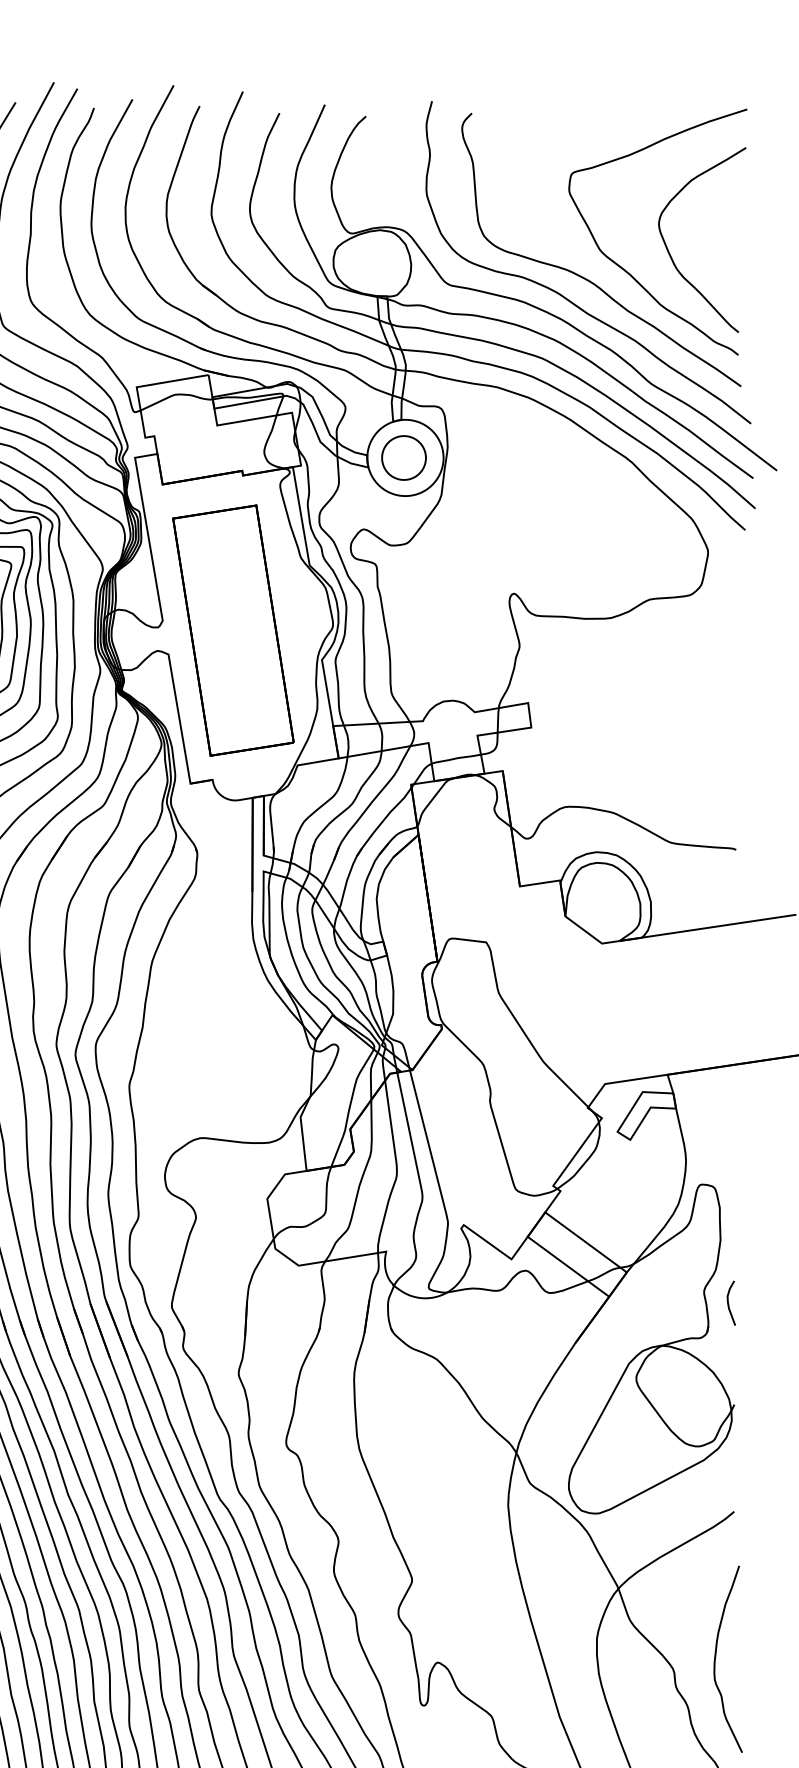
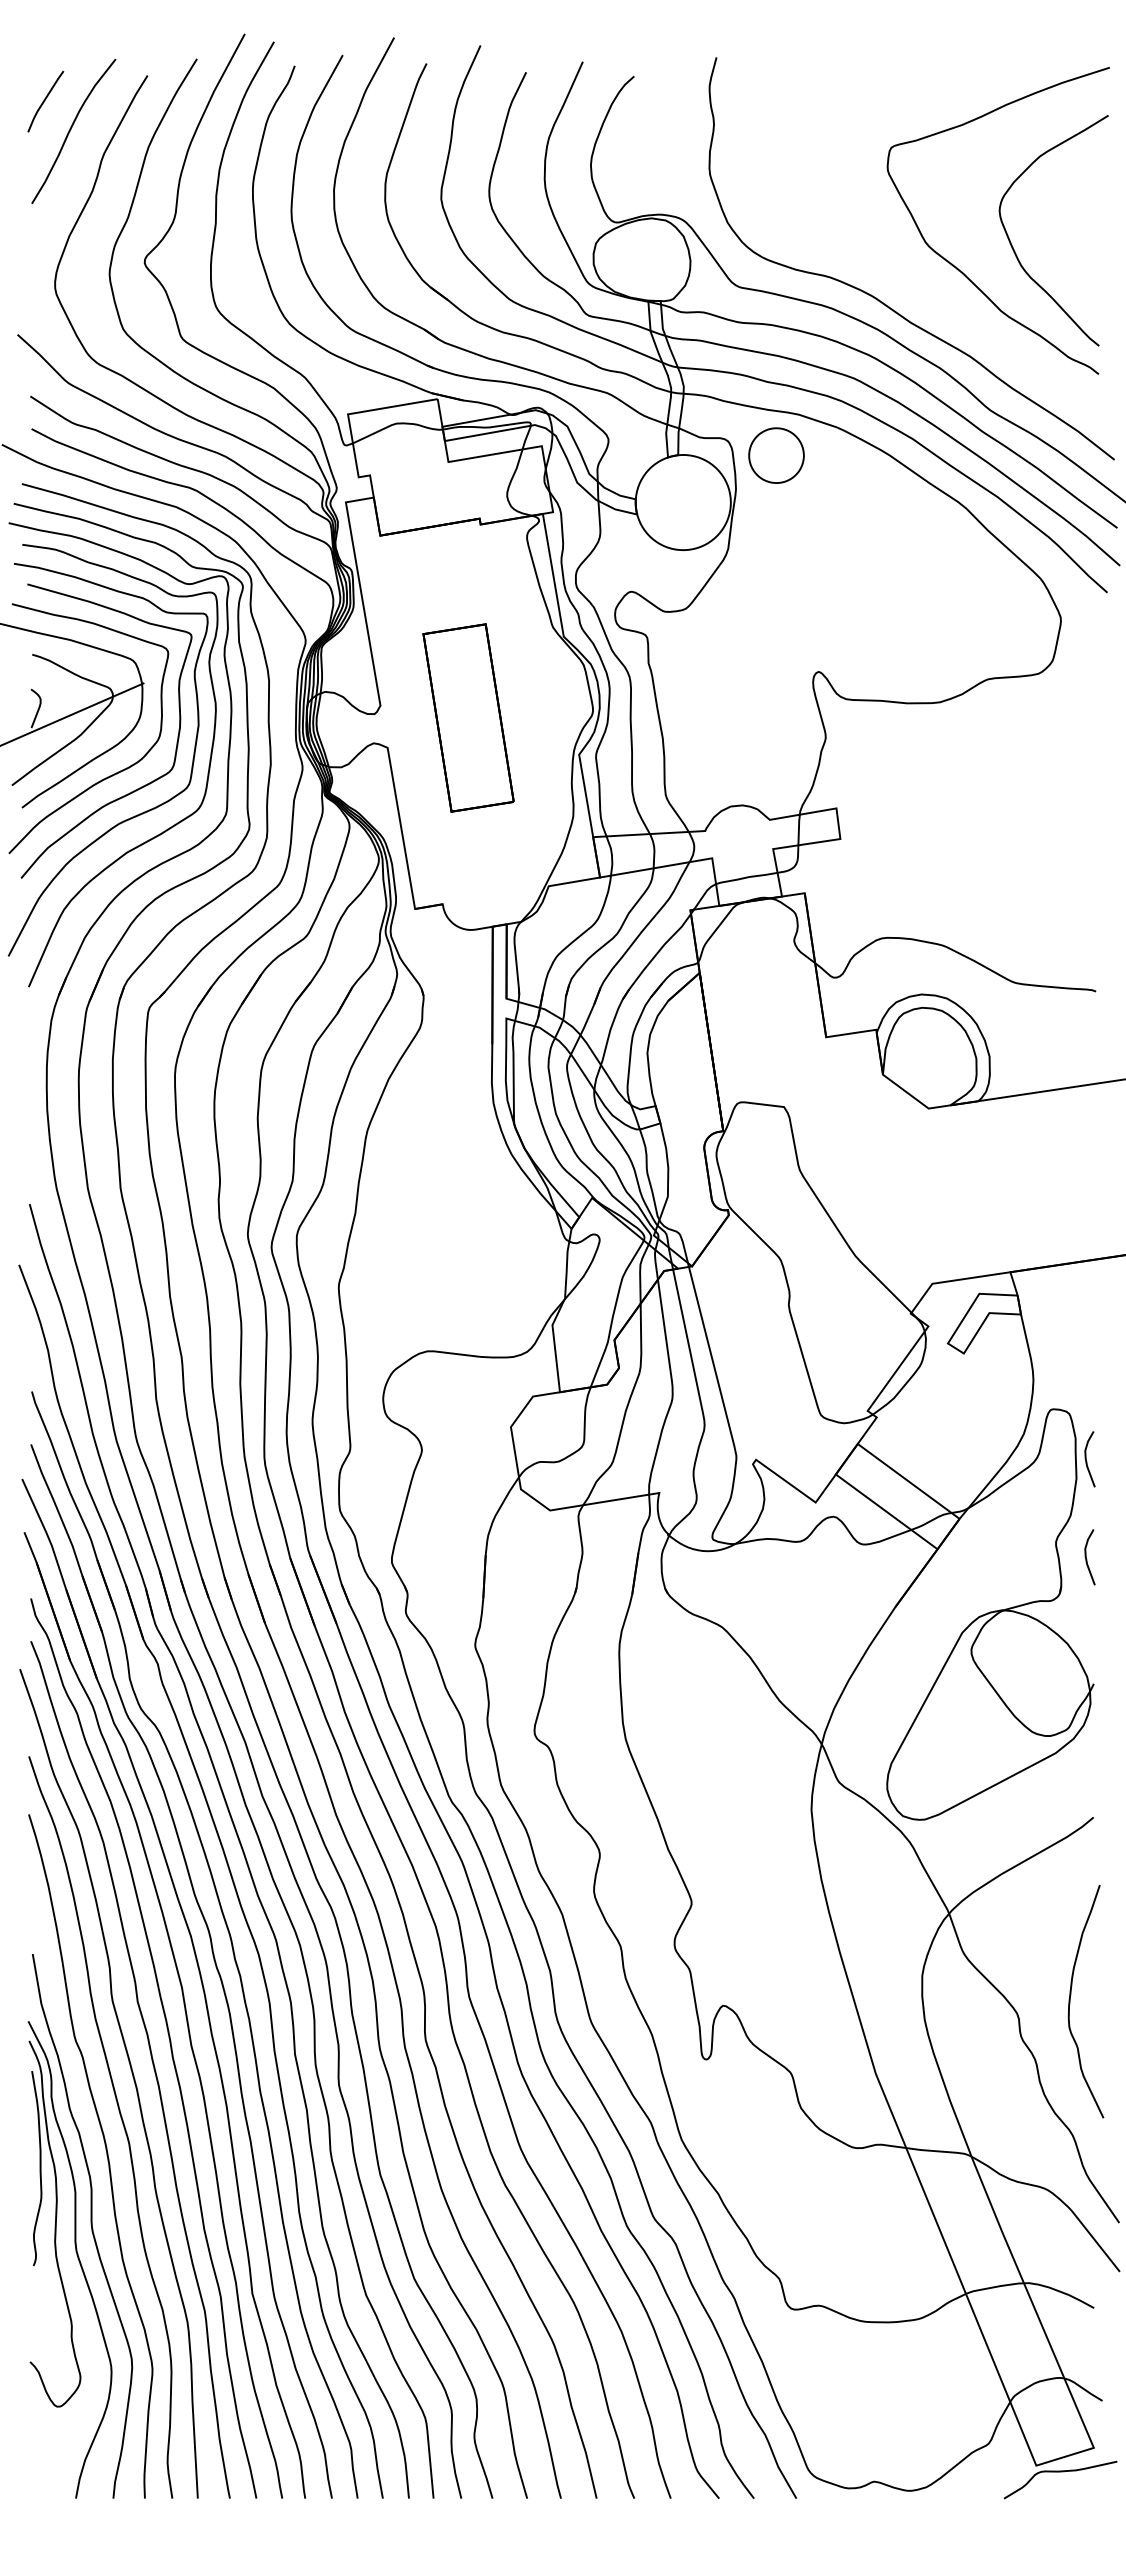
curve: (585, 278) -> (908, 278), removed
part: (404, 457) -> (776, 455), moved
part: (233, 630) -> (468, 717), size x0.6
curve: (729, 1226) -> (1087, 1461), added

